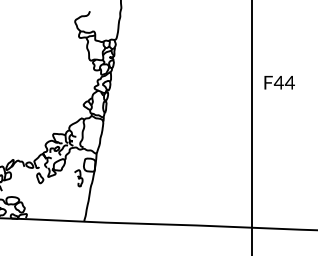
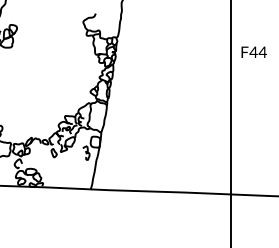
text: (278, 81) -> (253, 51), moved

